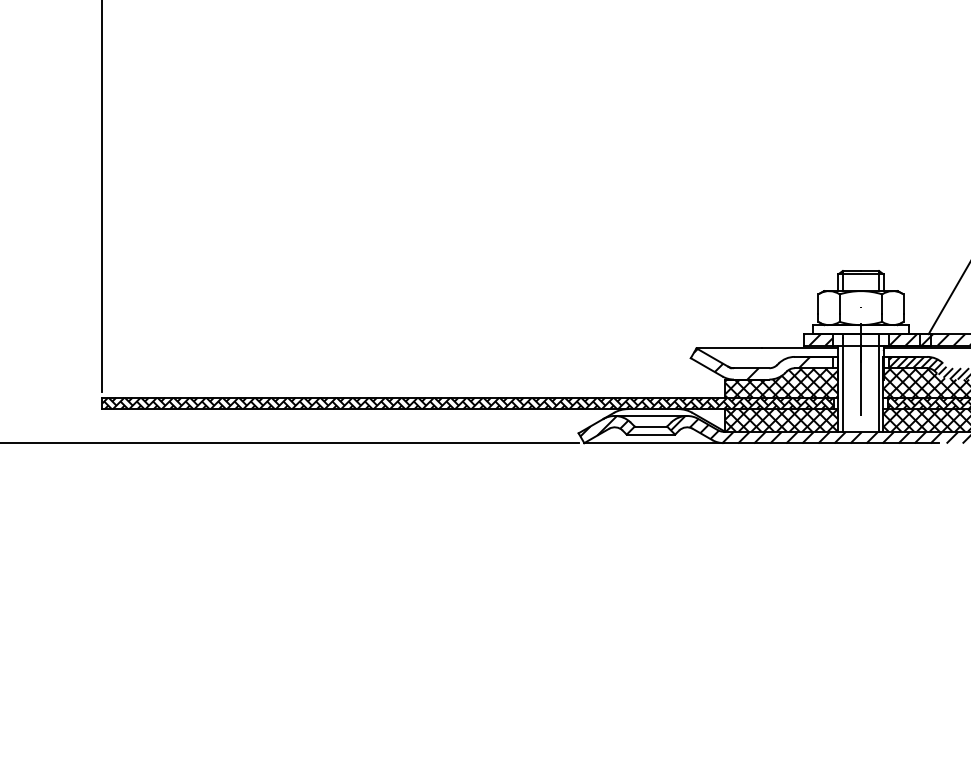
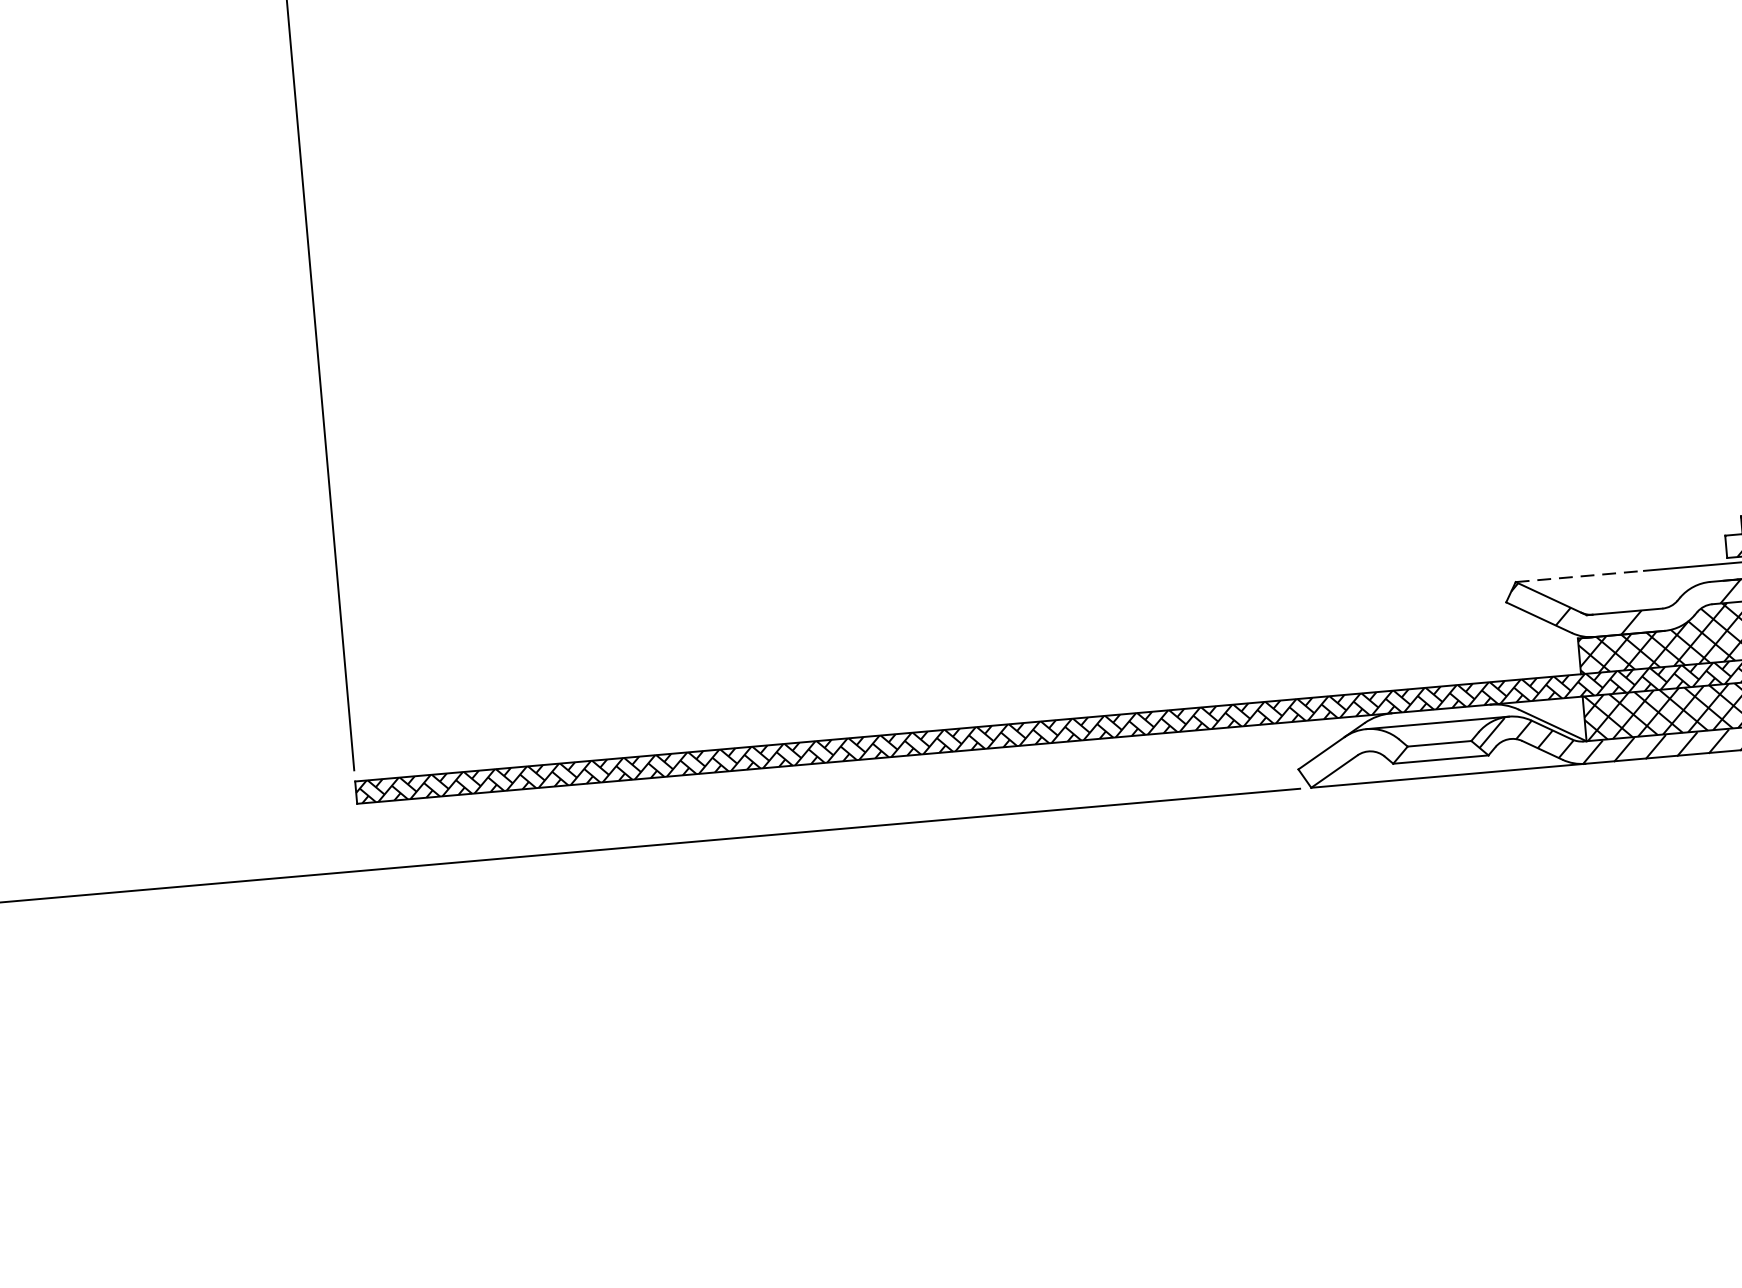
line: (729, 348) -> (1580, 576), solid -> dashed
hatch: (604, 426) -> (1348, 751), removed

